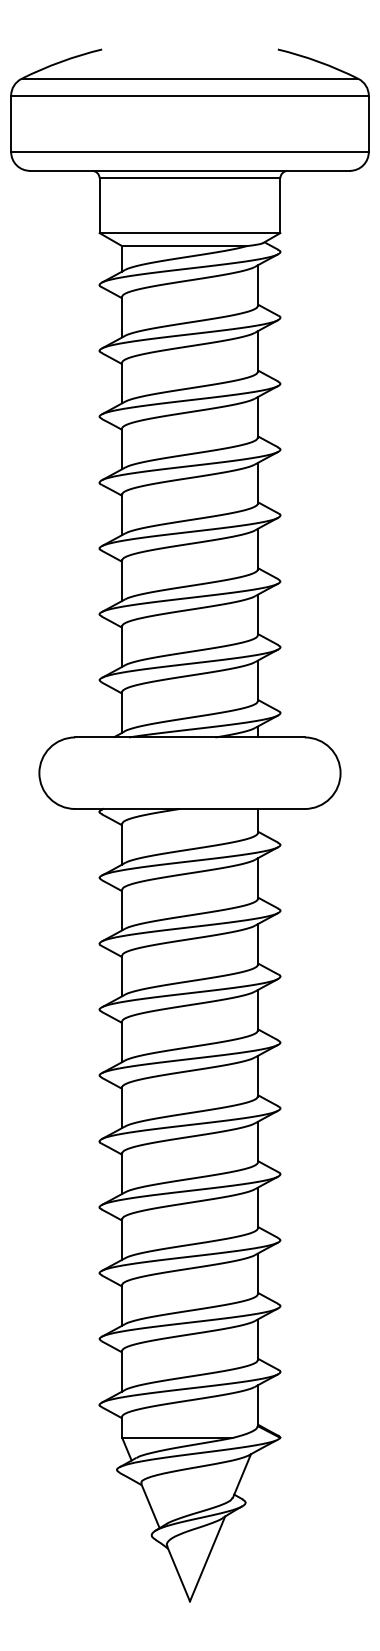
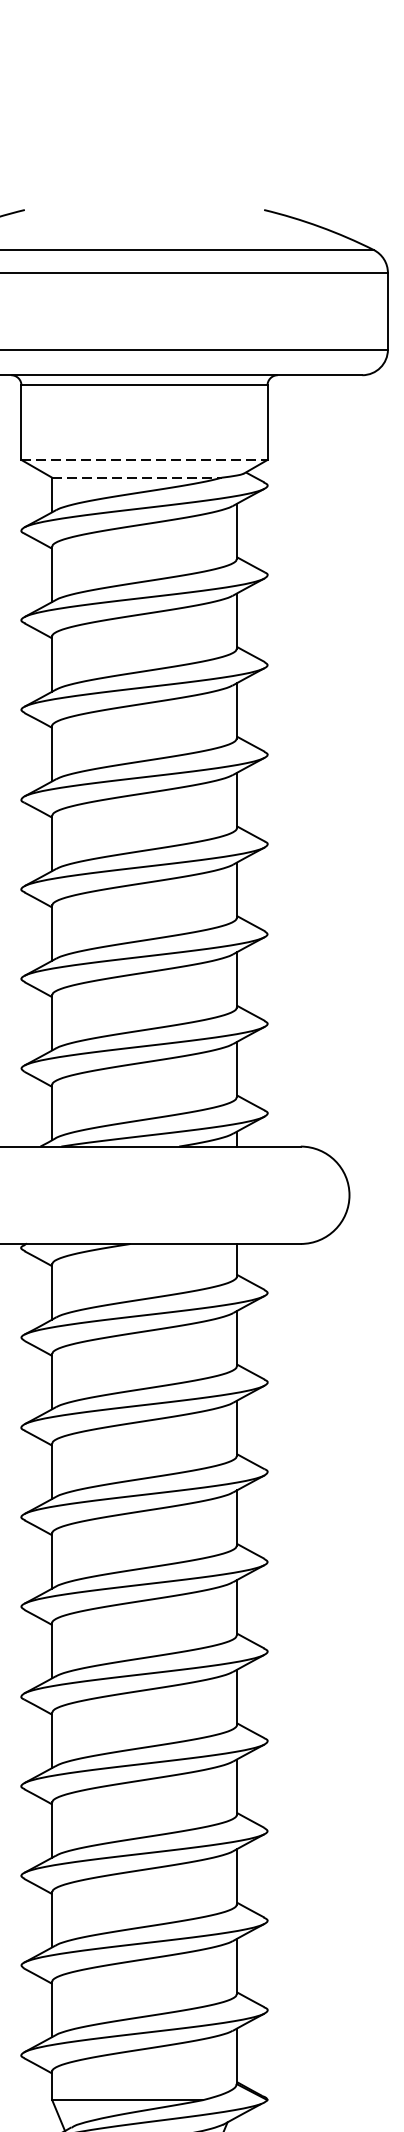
line: (190, 233) -> (145, 460), solid -> dashed
line: (184, 246) -> (137, 478), solid -> dashed

